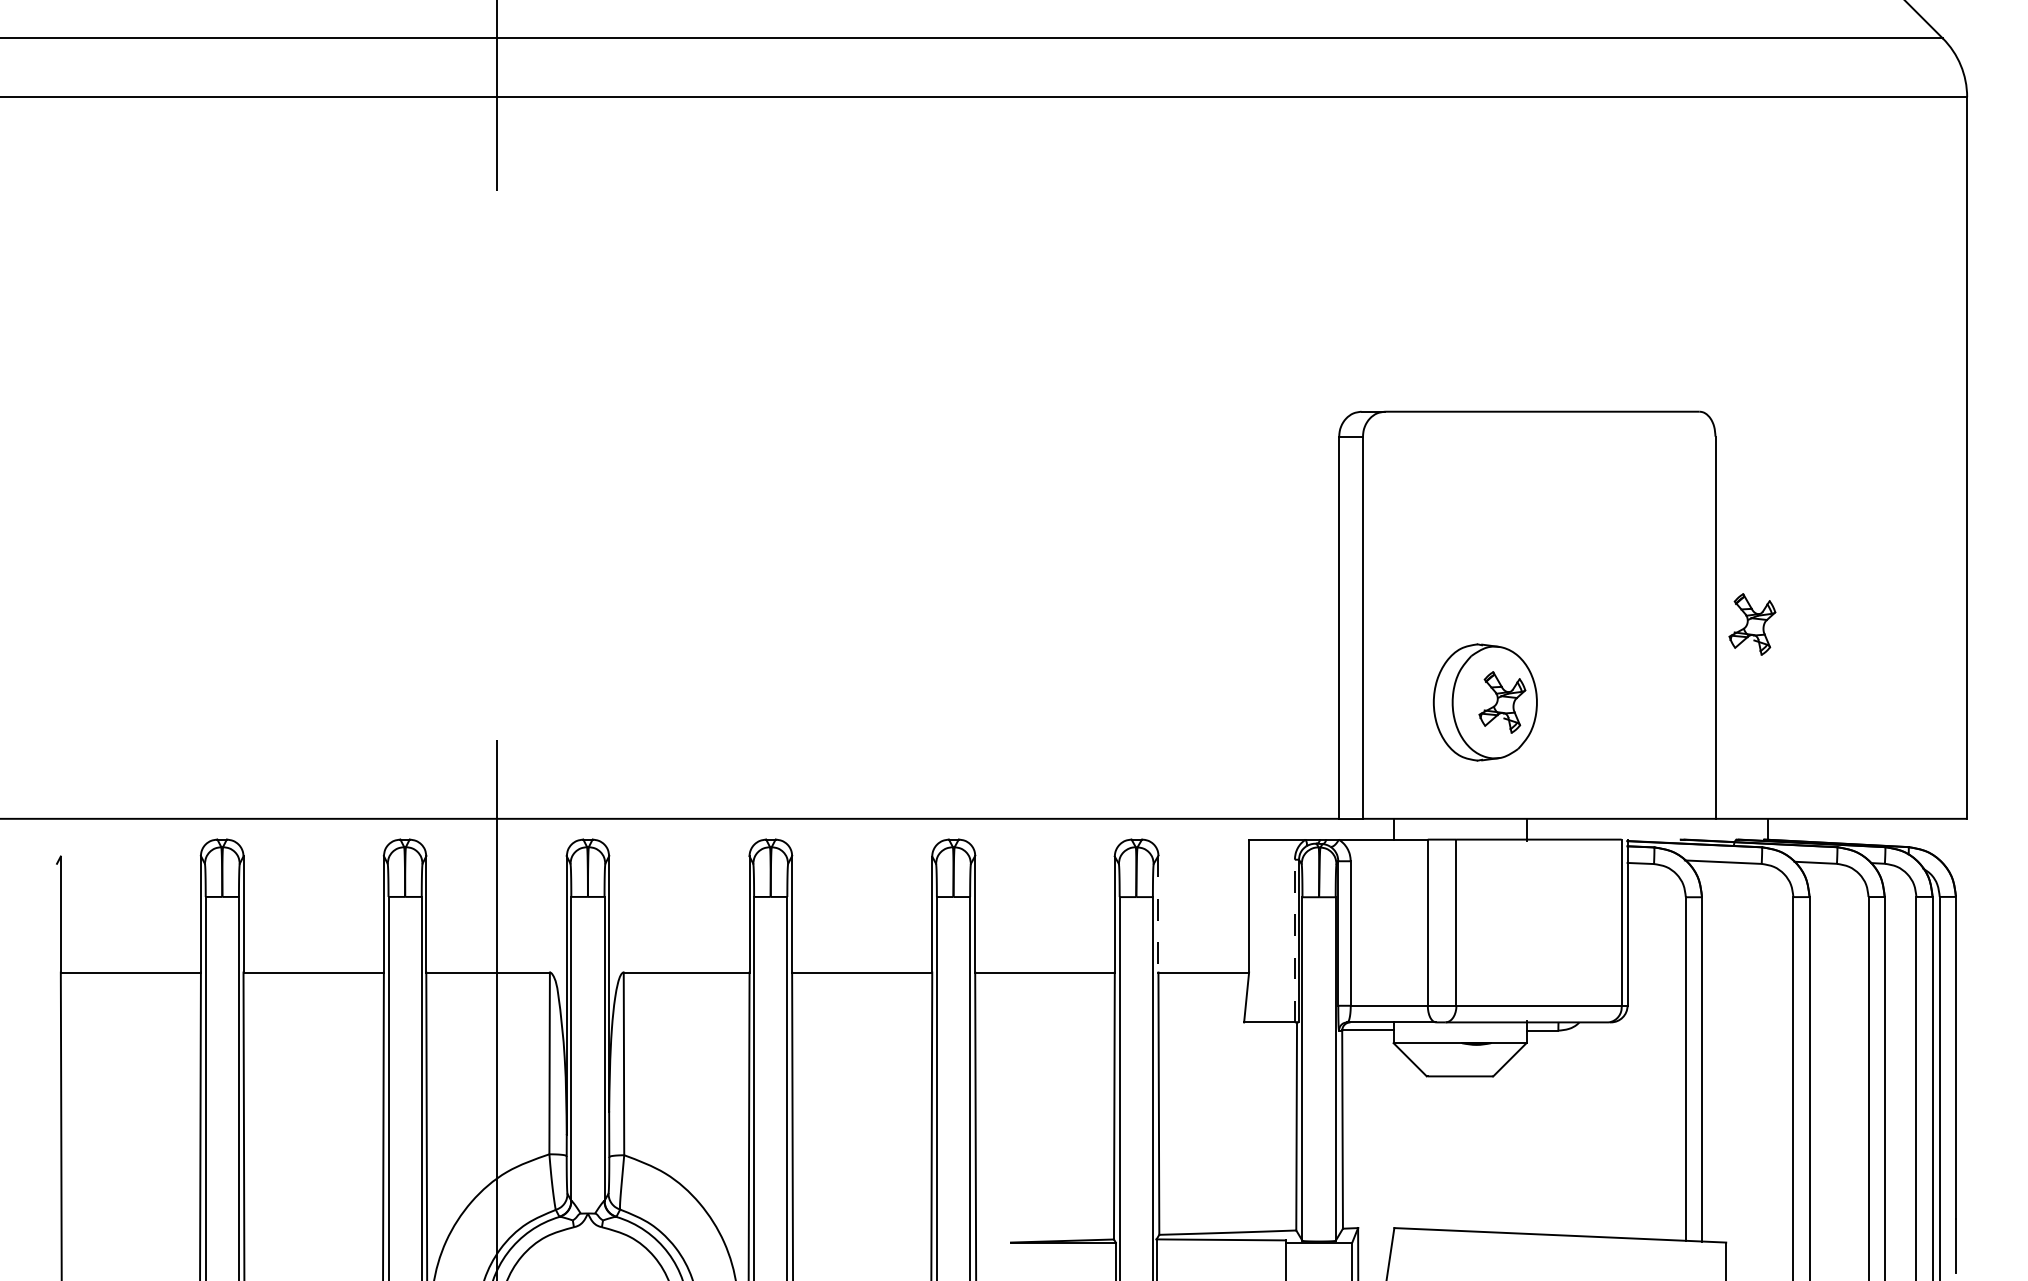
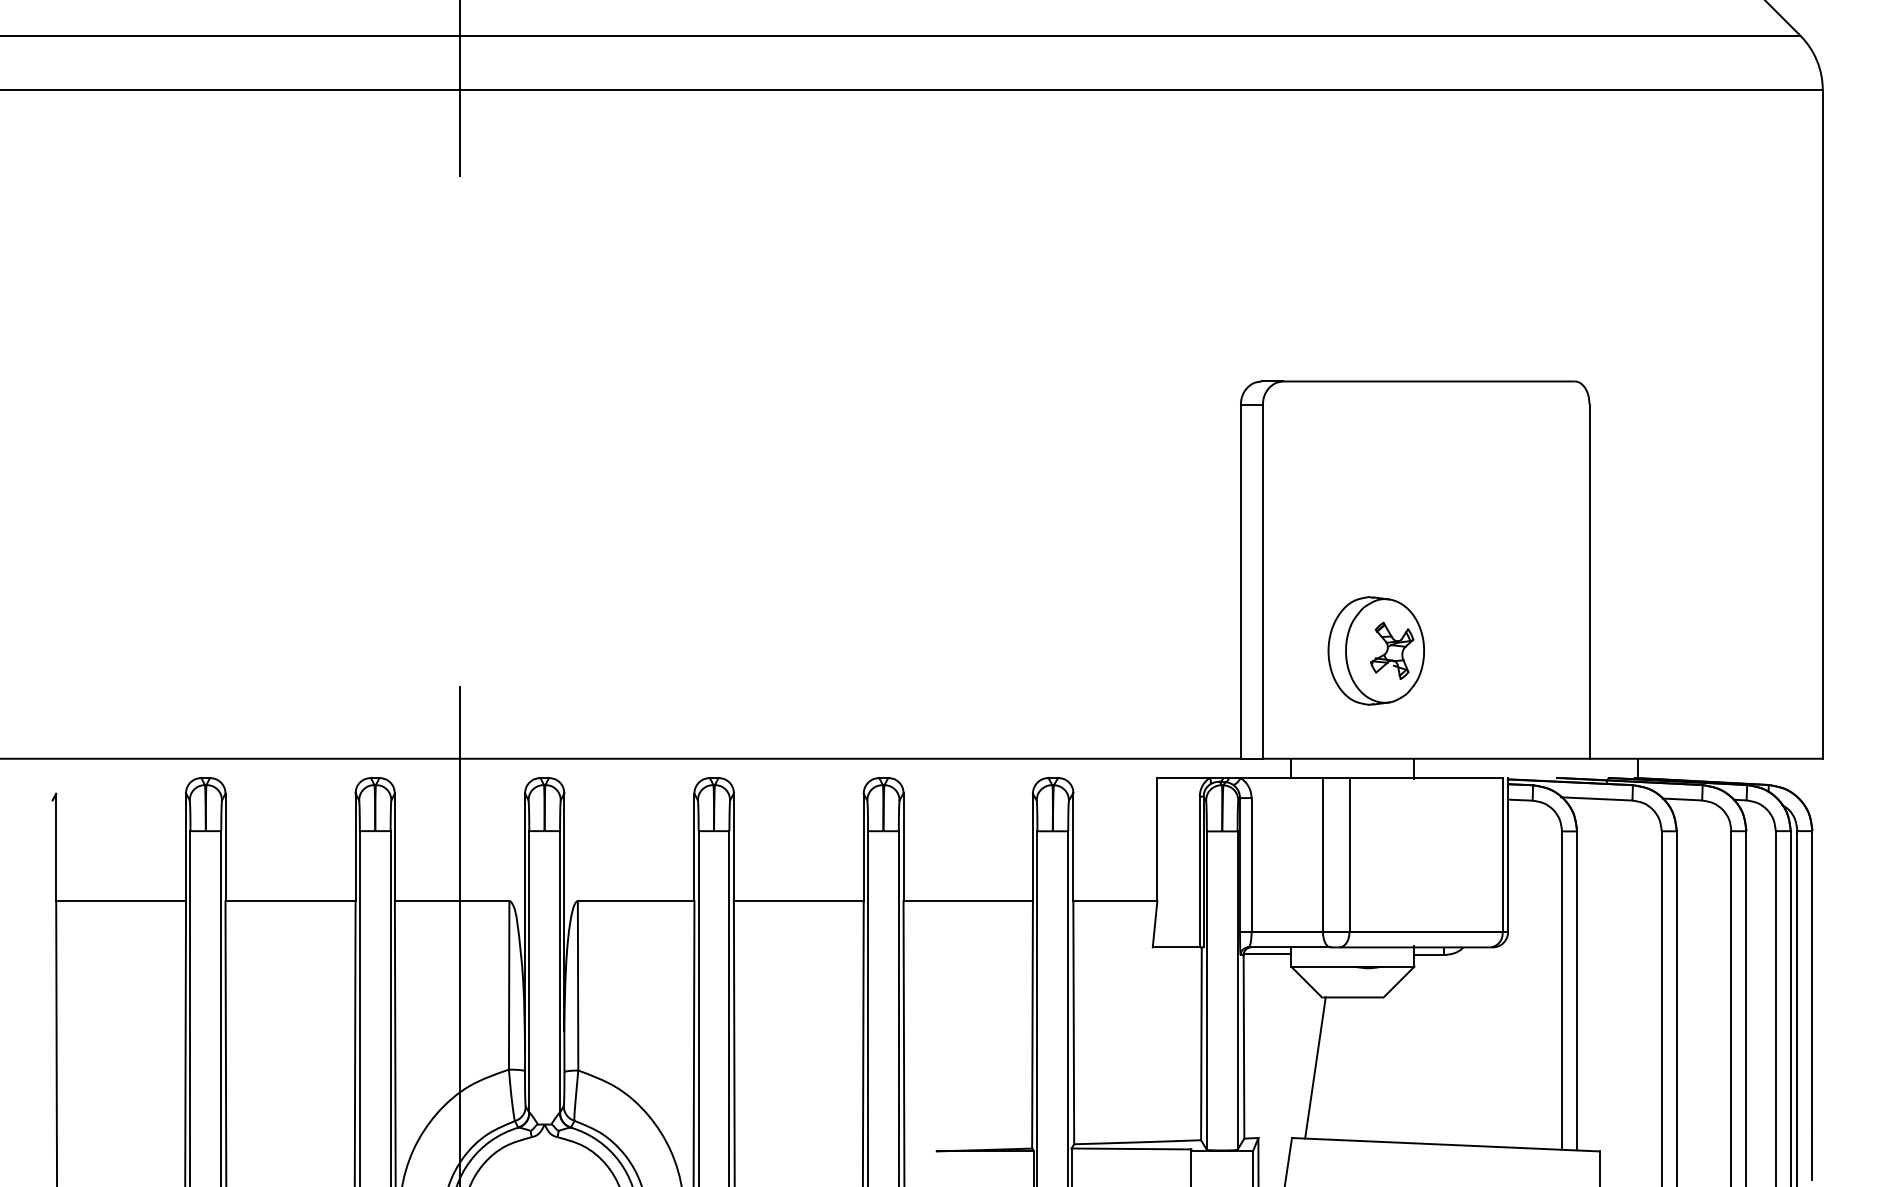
part: (1752, 624) -> (1623, 578), removed
line: (1158, 914) -> (1073, 847), dashed -> solid
line: (1294, 940) -> (1199, 871), dashed -> solid
line: (1419, 1152) -> (1315, 1067), added

